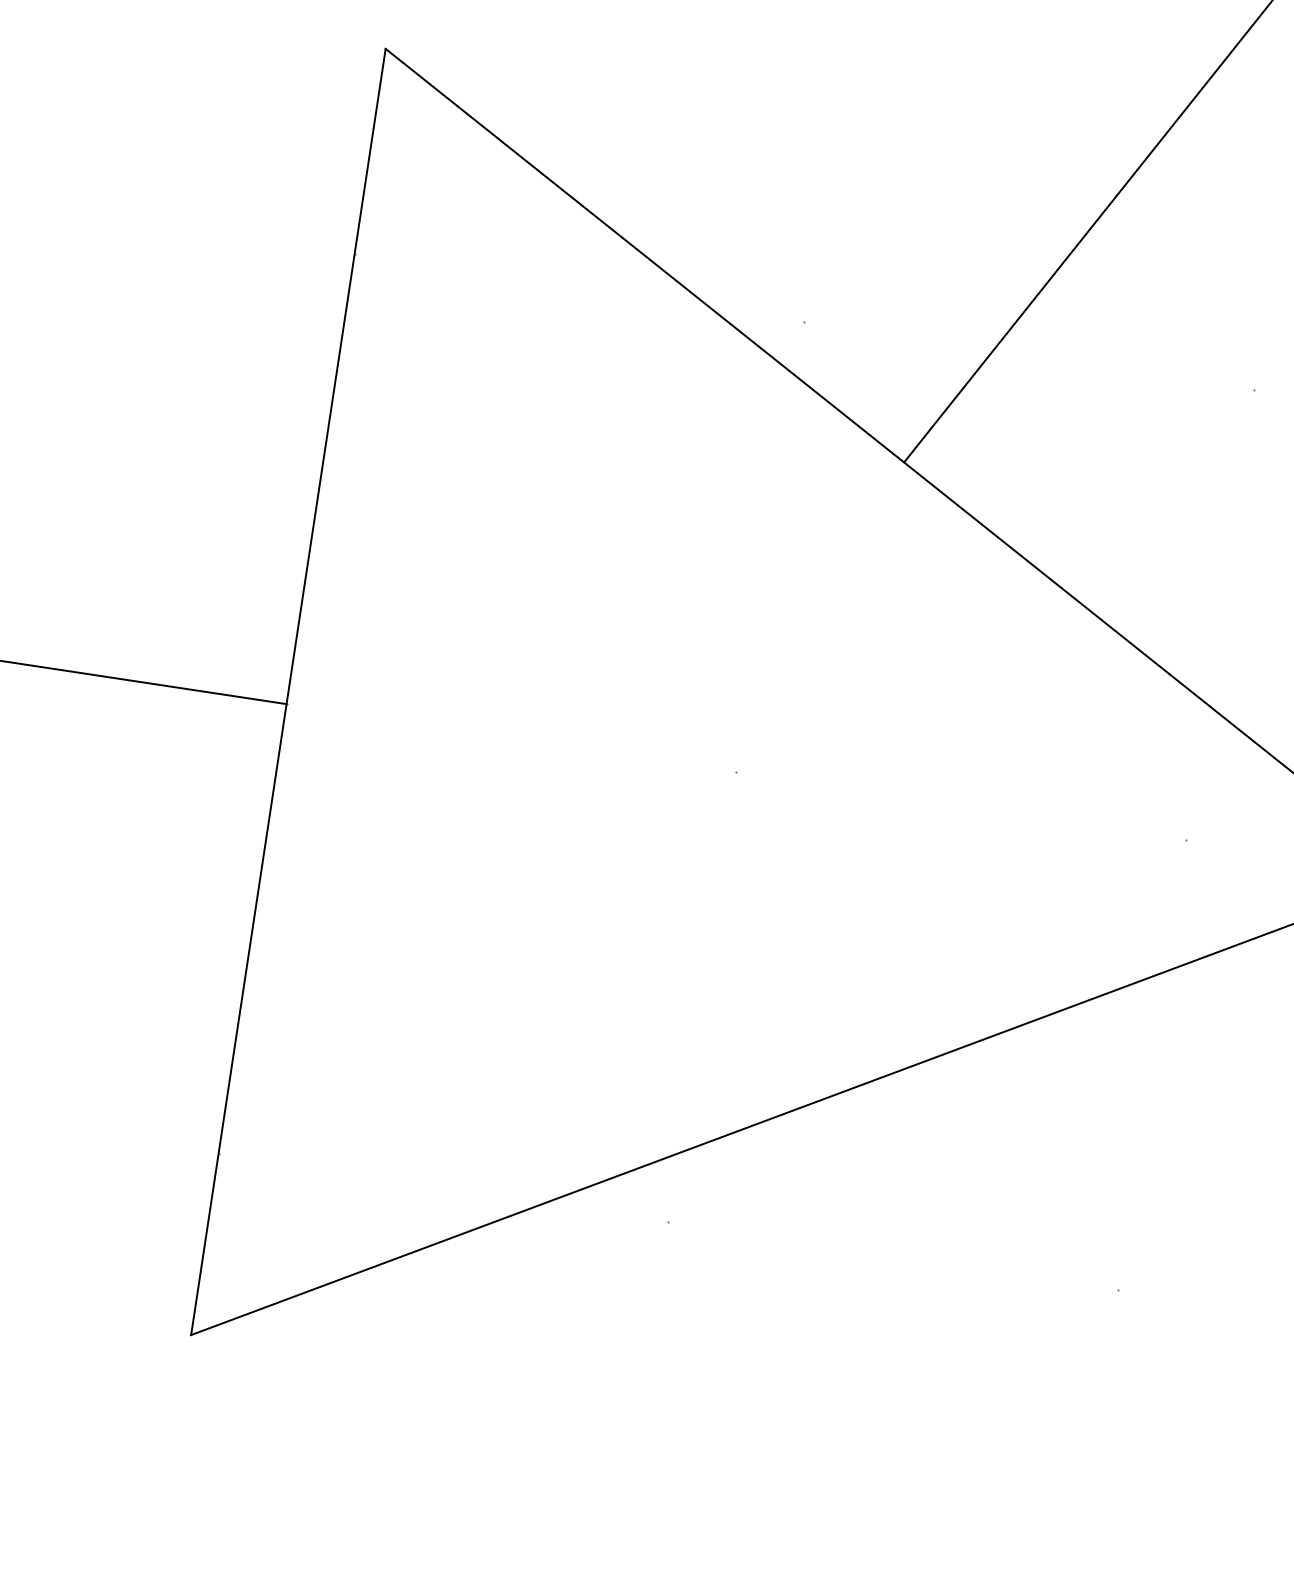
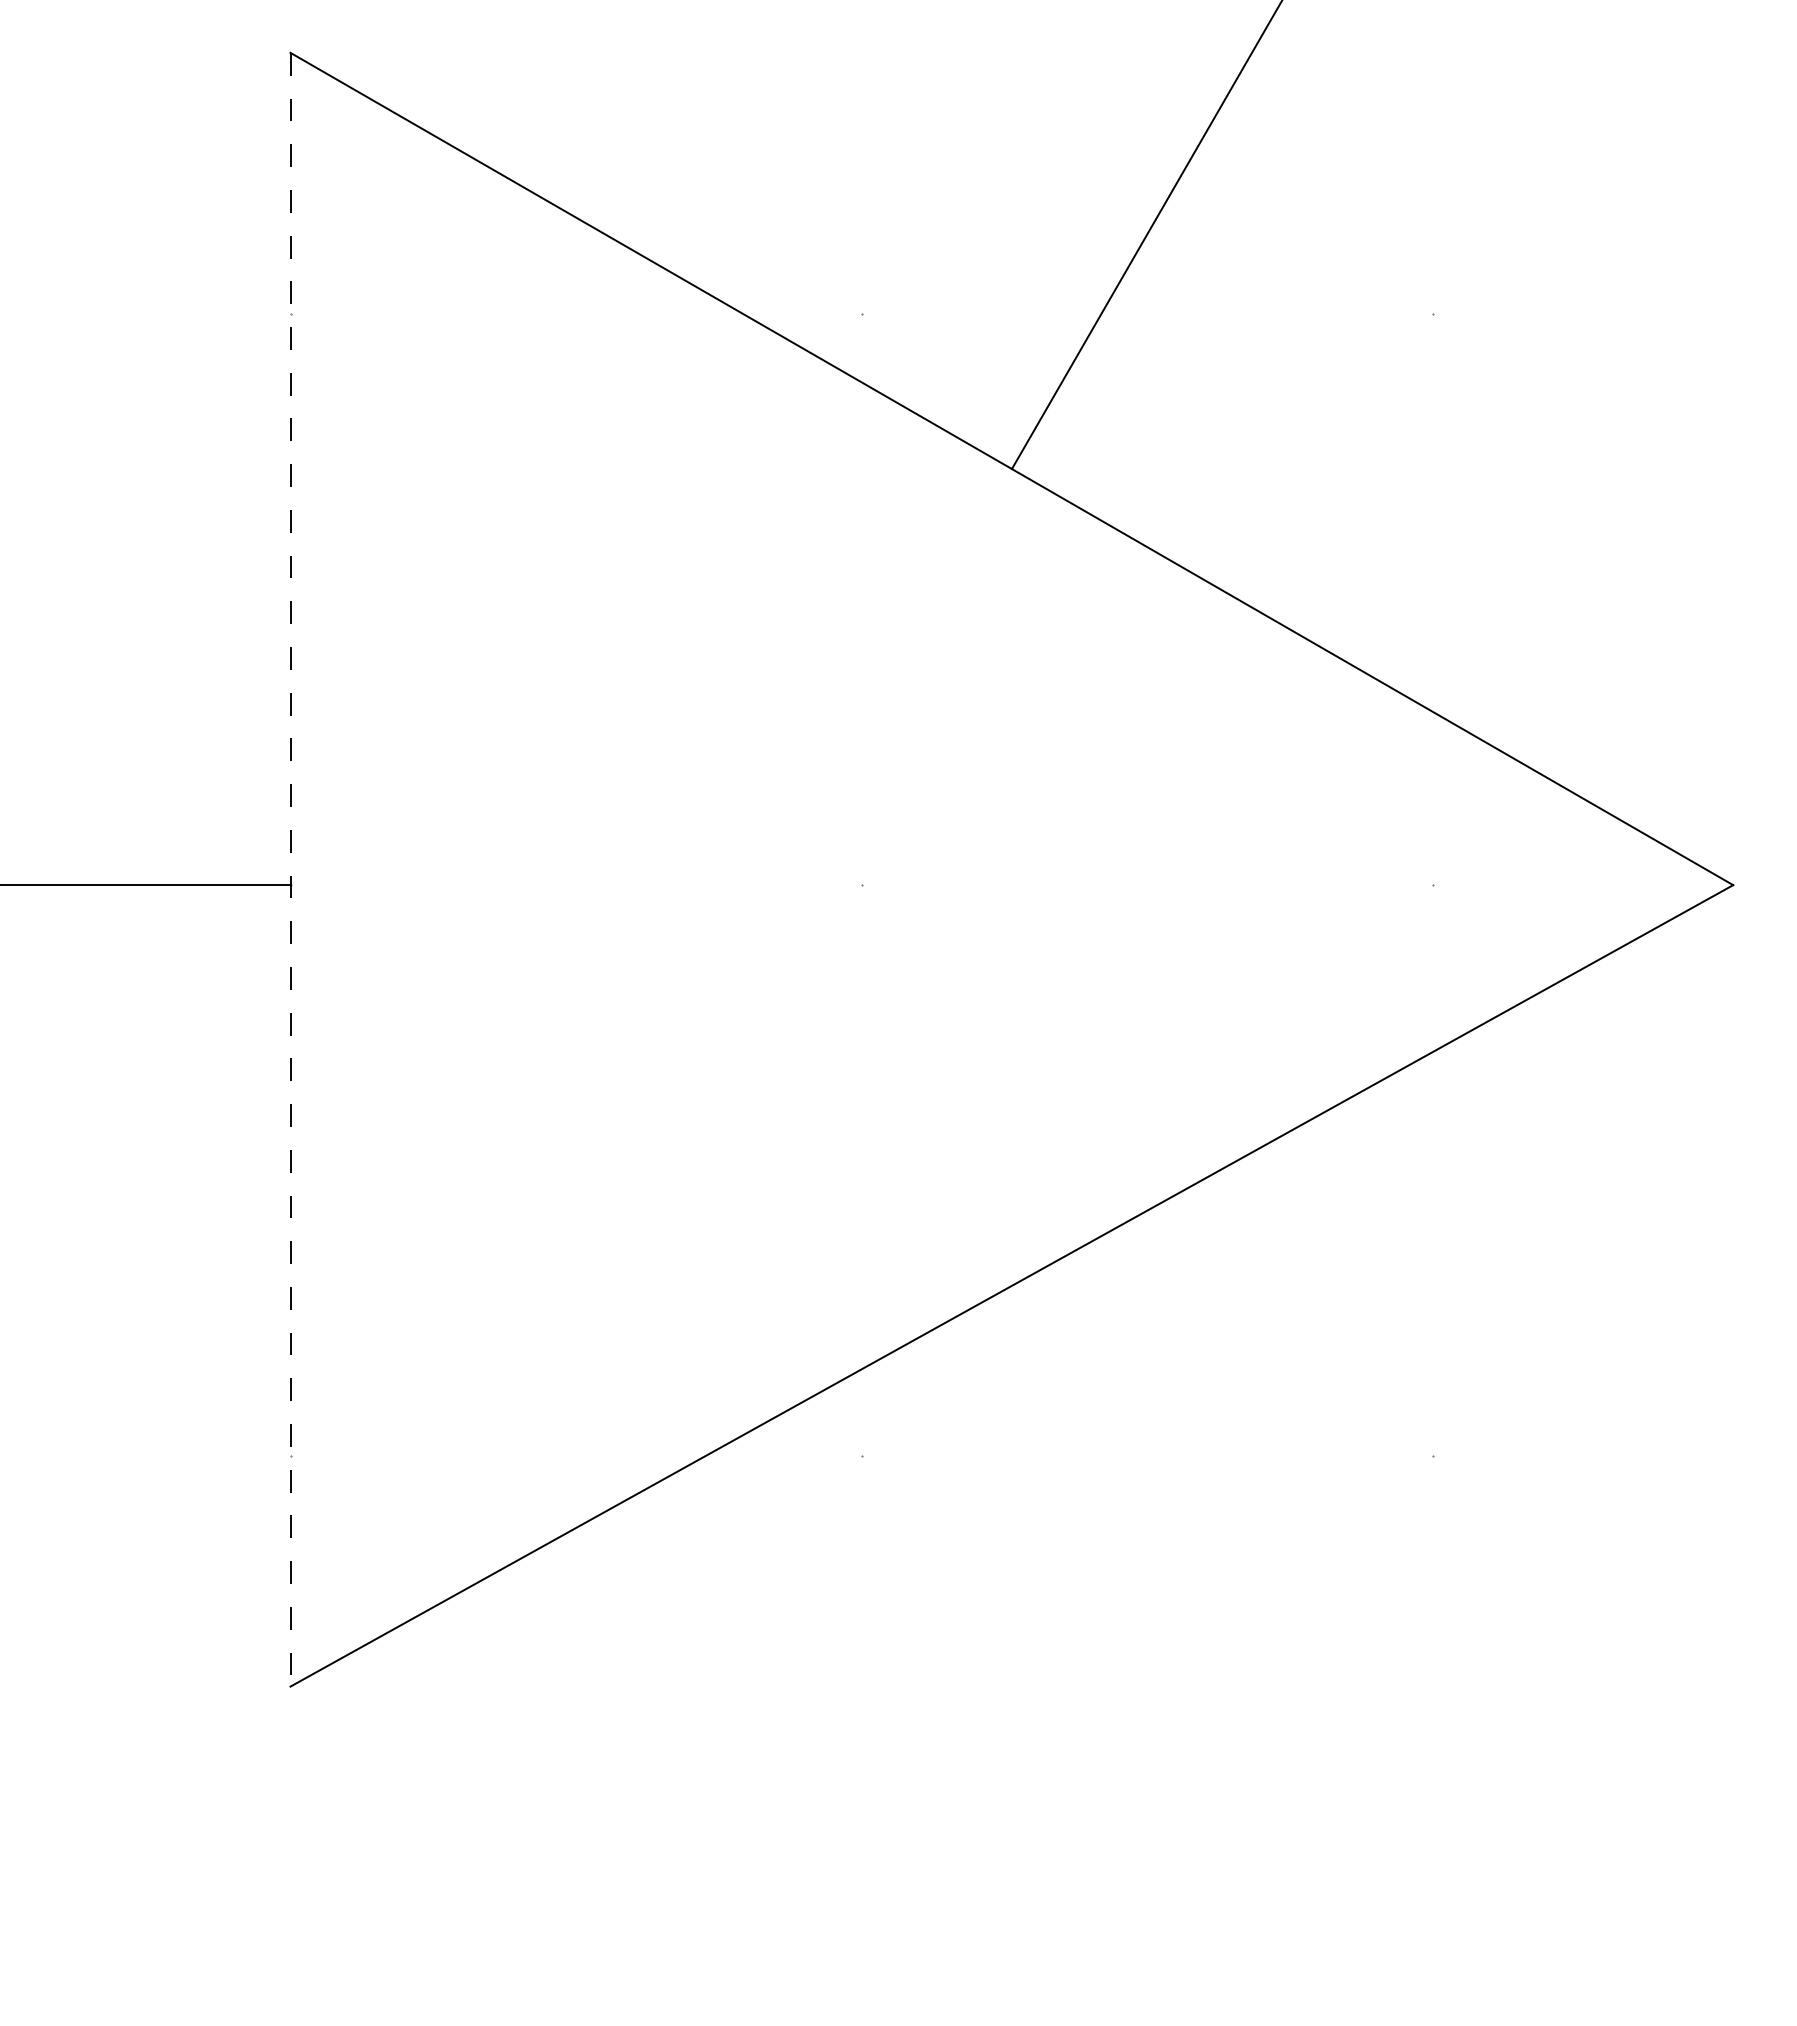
line: (288, 691) -> (290, 869), solid -> dashed

